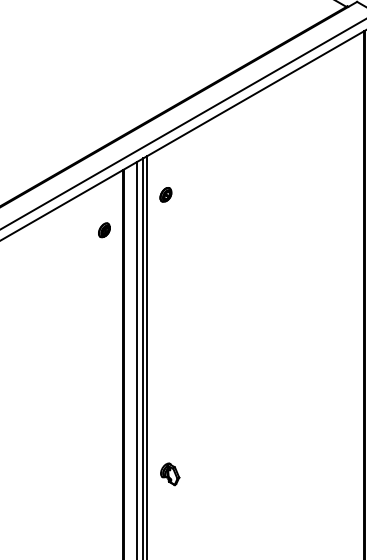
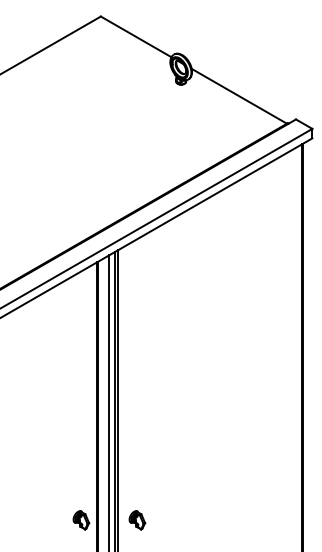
part: (165, 194) -> (133, 282), removed
part: (104, 230) -> (81, 313), removed
part: (104, 474) -> (81, 520), added

